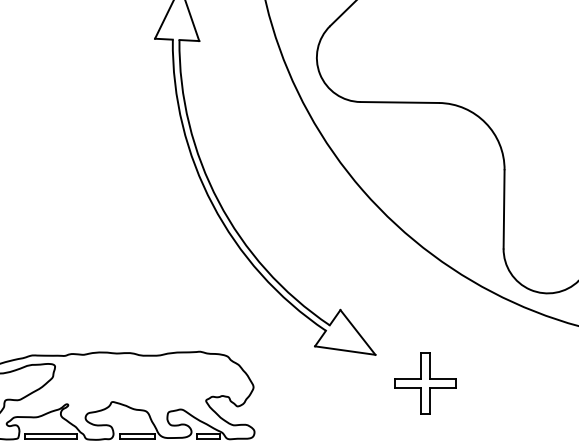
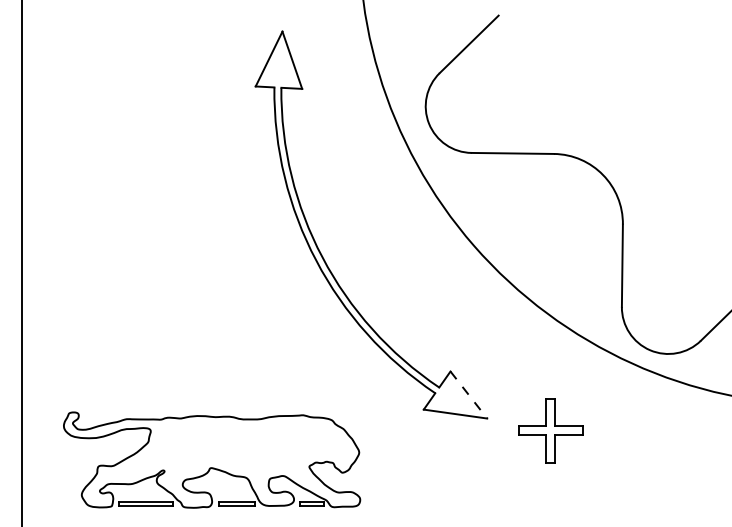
line: (357, 332) -> (468, 395), solid -> dashed
part: (425, 383) -> (550, 430), moved

